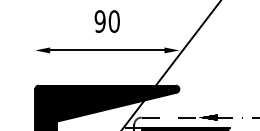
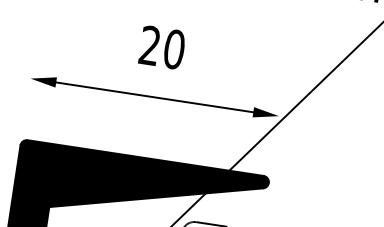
text: (99, 21) -> (148, 45), 90 -> 20

